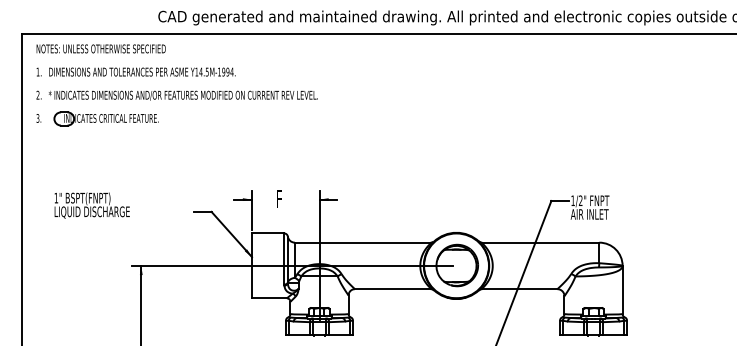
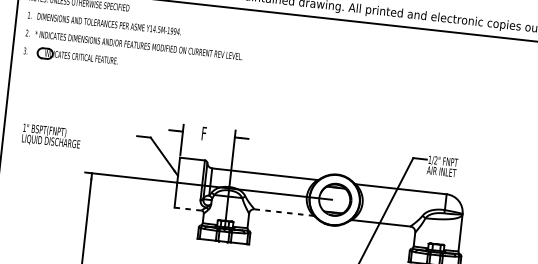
text: (91, 205) -> (51, 136), moved
line: (393, 289) -> (284, 212), solid -> dashed
line: (270, 298) -> (188, 209), solid -> dashed

